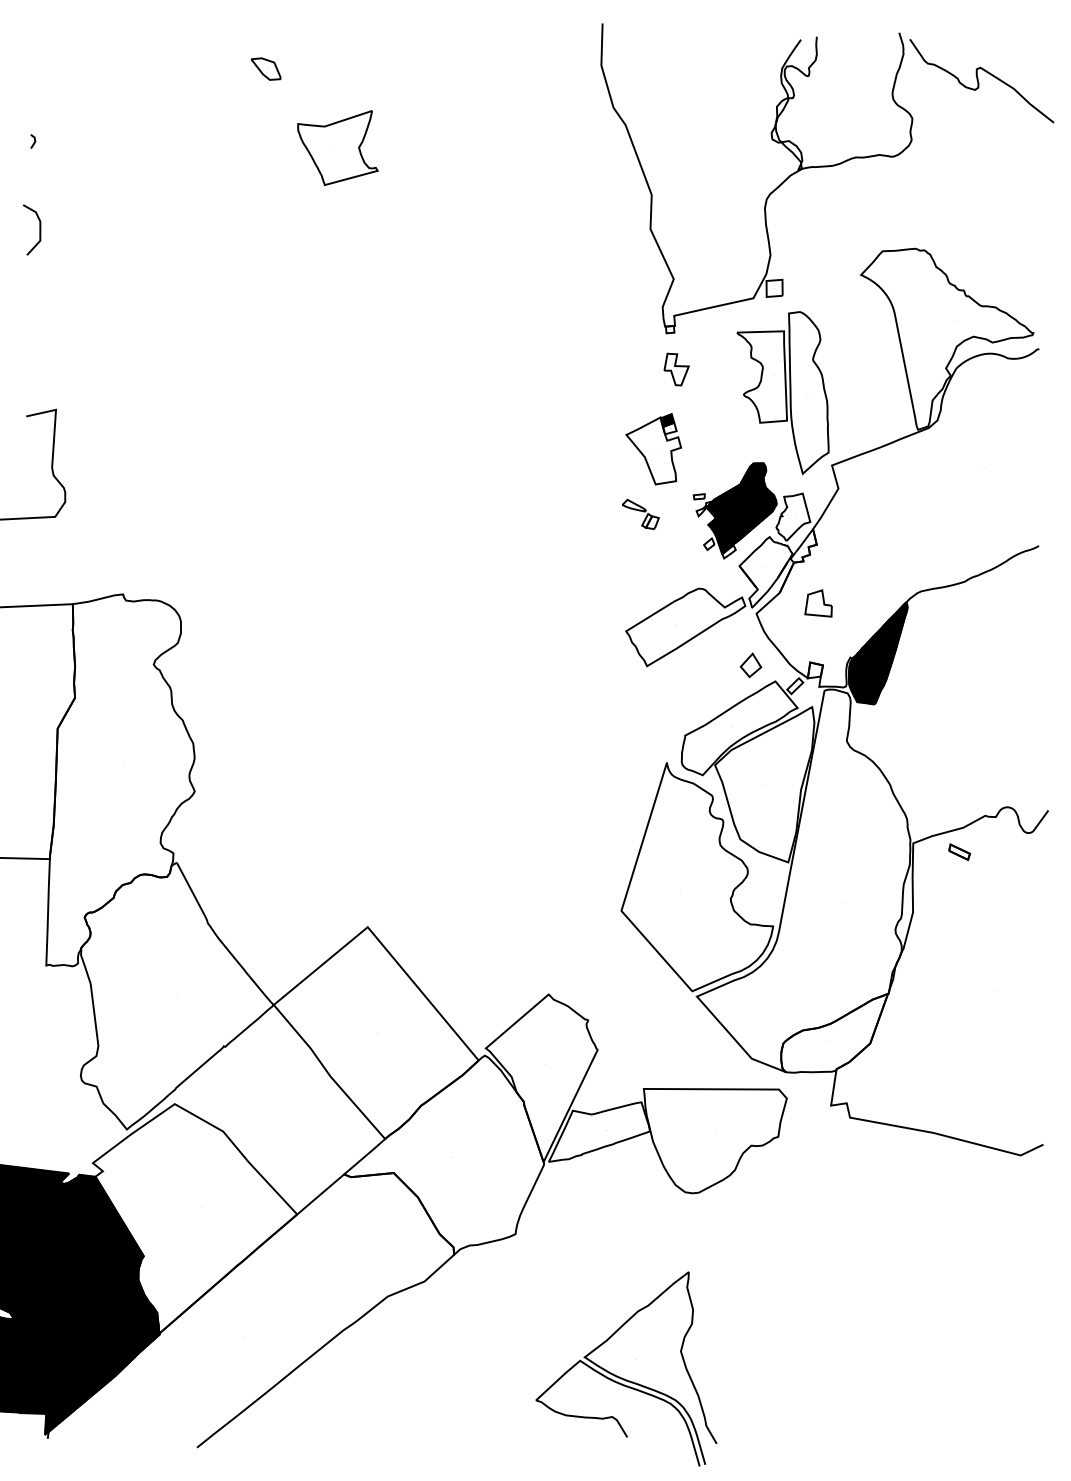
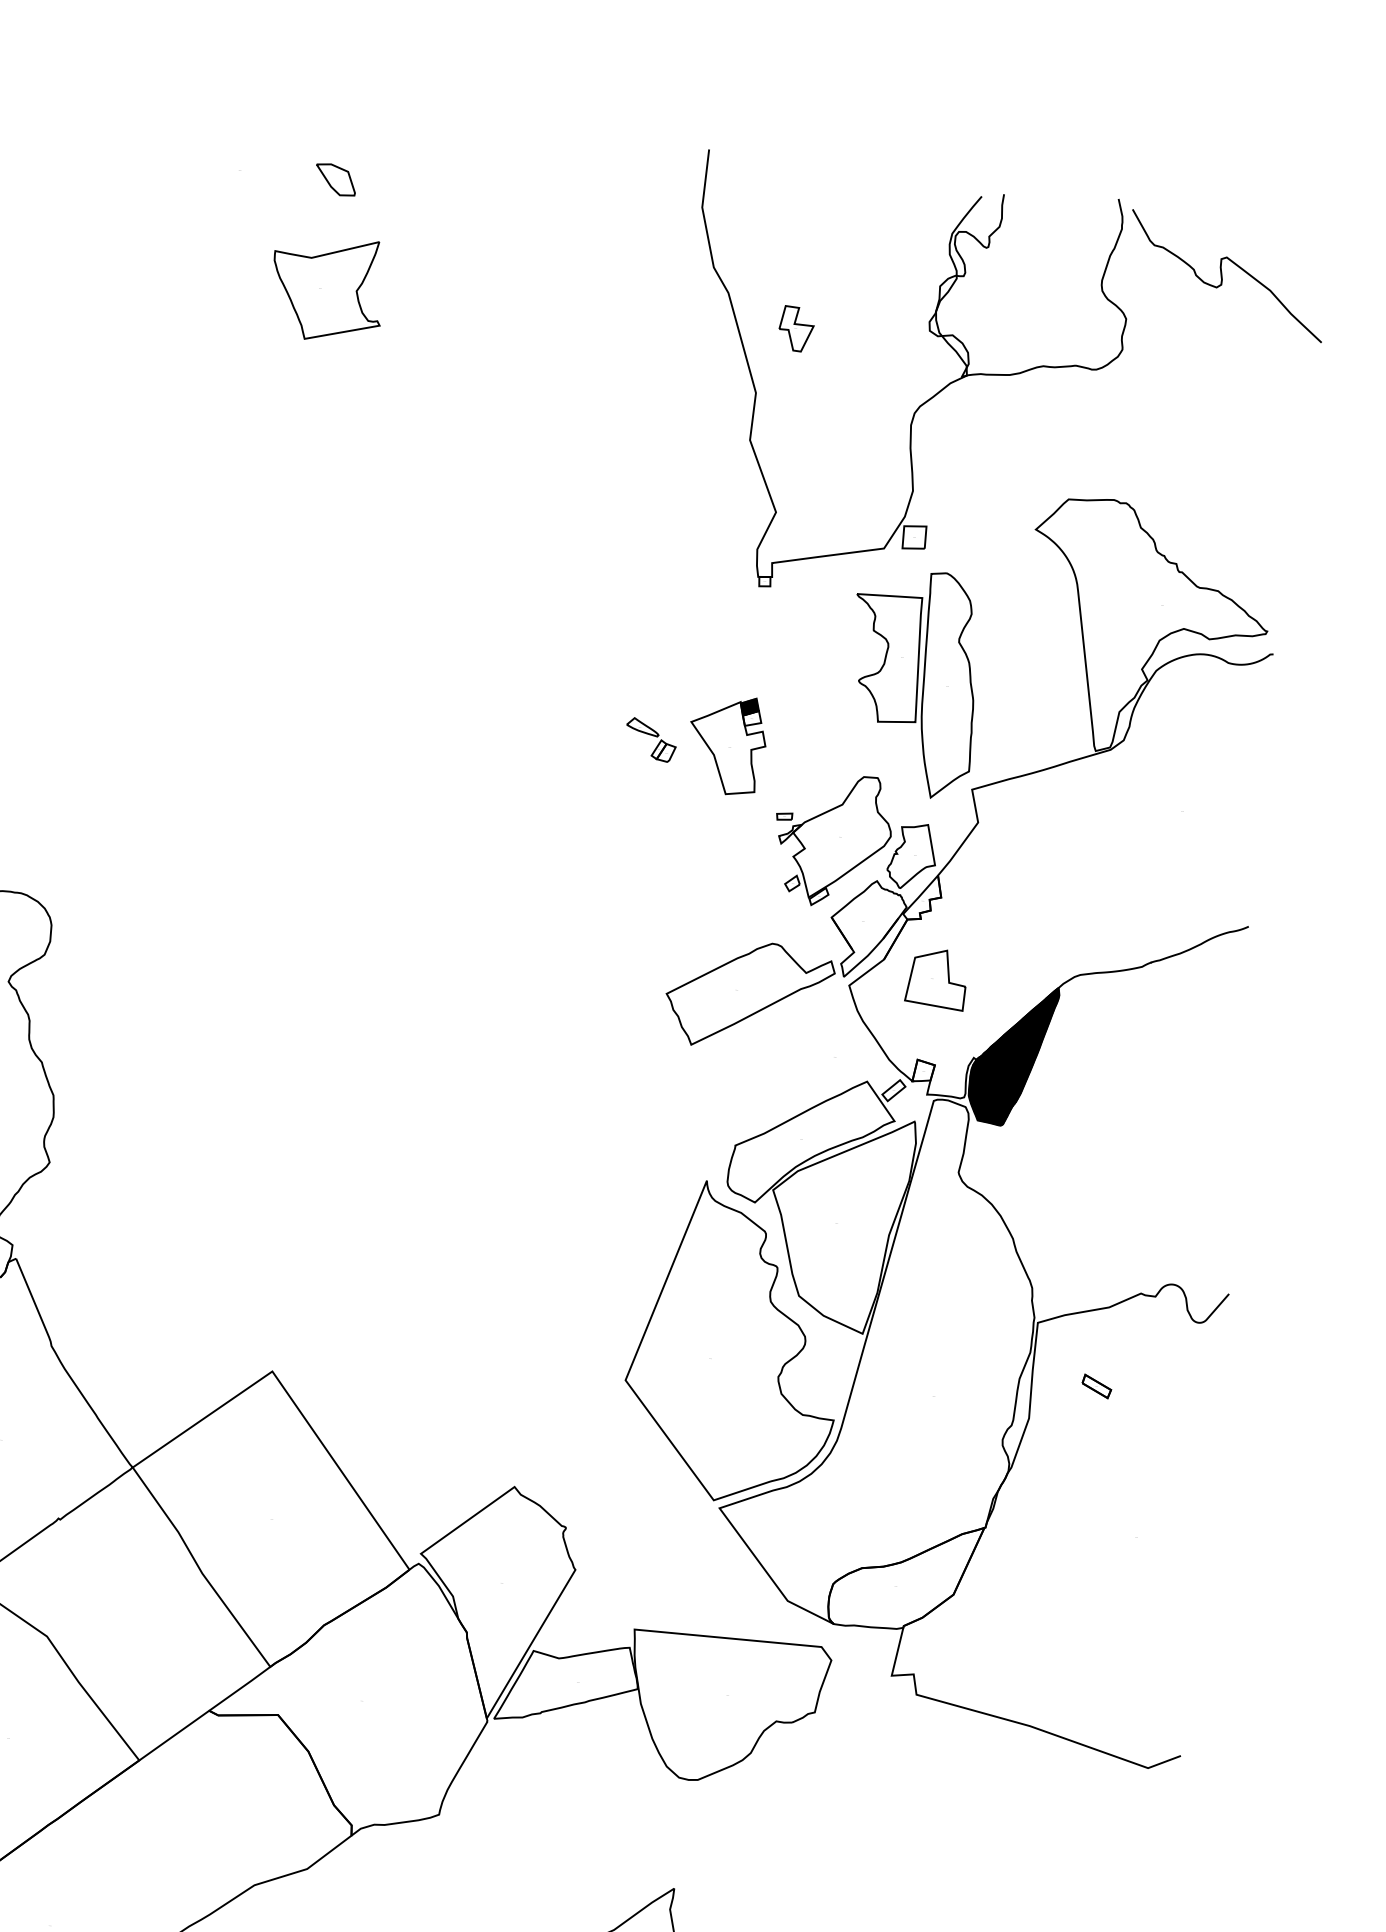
part: (265, 68) -> (335, 178), moved
part: (676, 369) -> (796, 328), moved
hatch: (741, 508) -> (841, 838), removed
part: (640, 513) -> (650, 738), moved
part: (818, 603) -> (936, 979), size x1.6
part: (750, 665) -> (834, 1056), removed
part: (959, 851) -> (1096, 1385), moved

